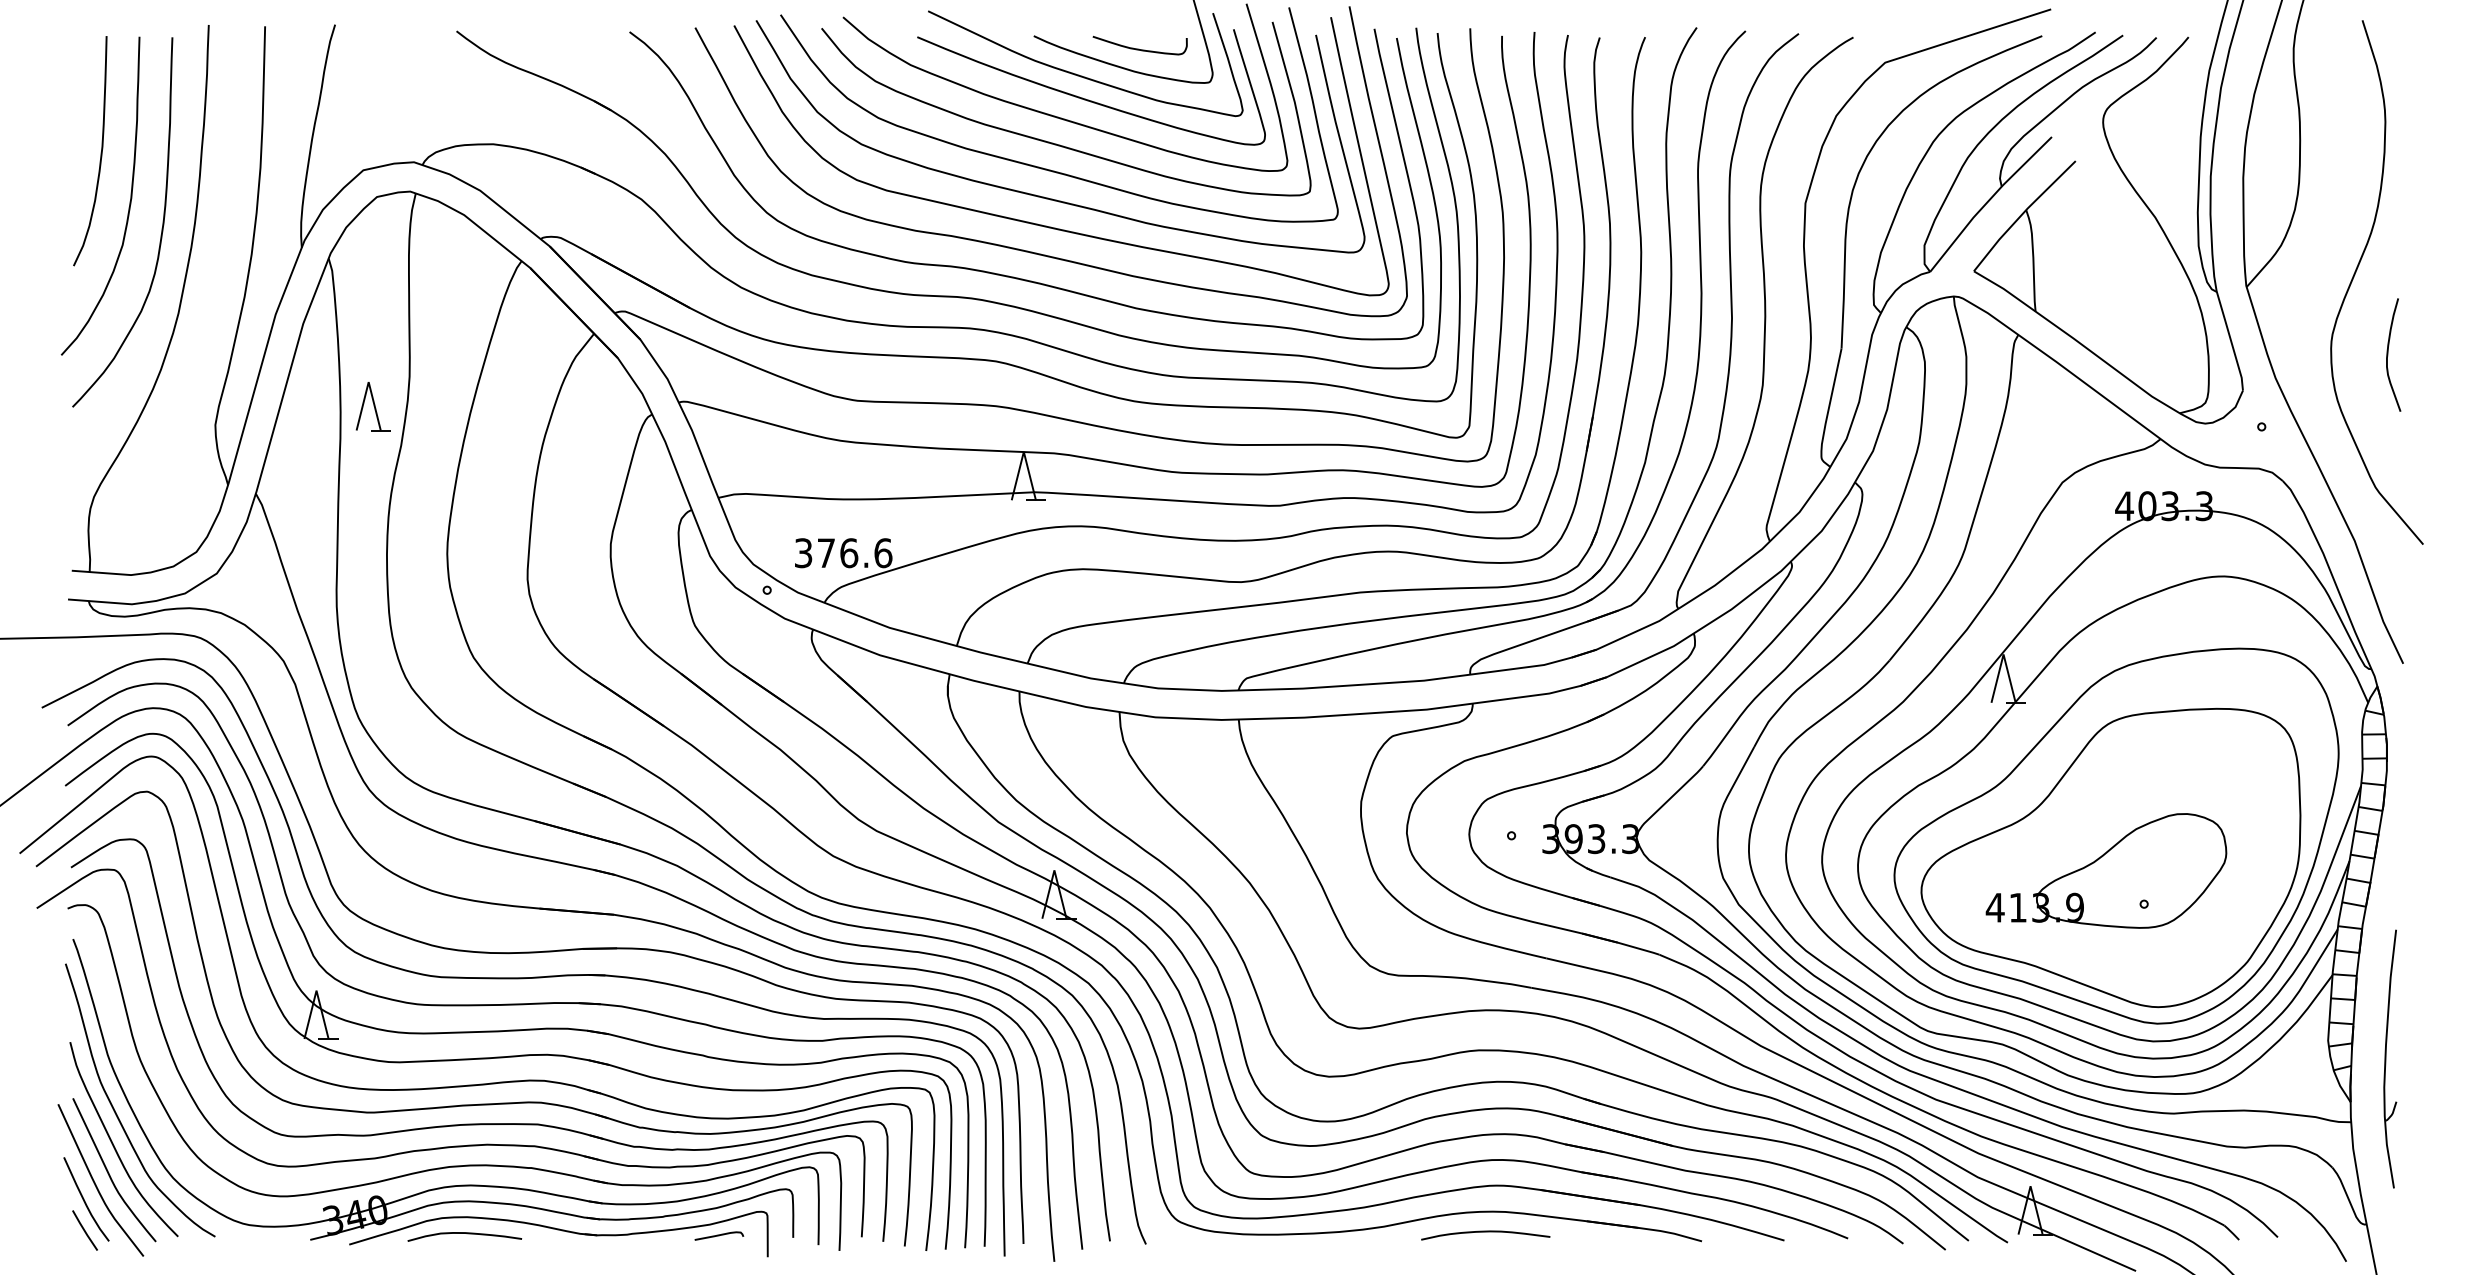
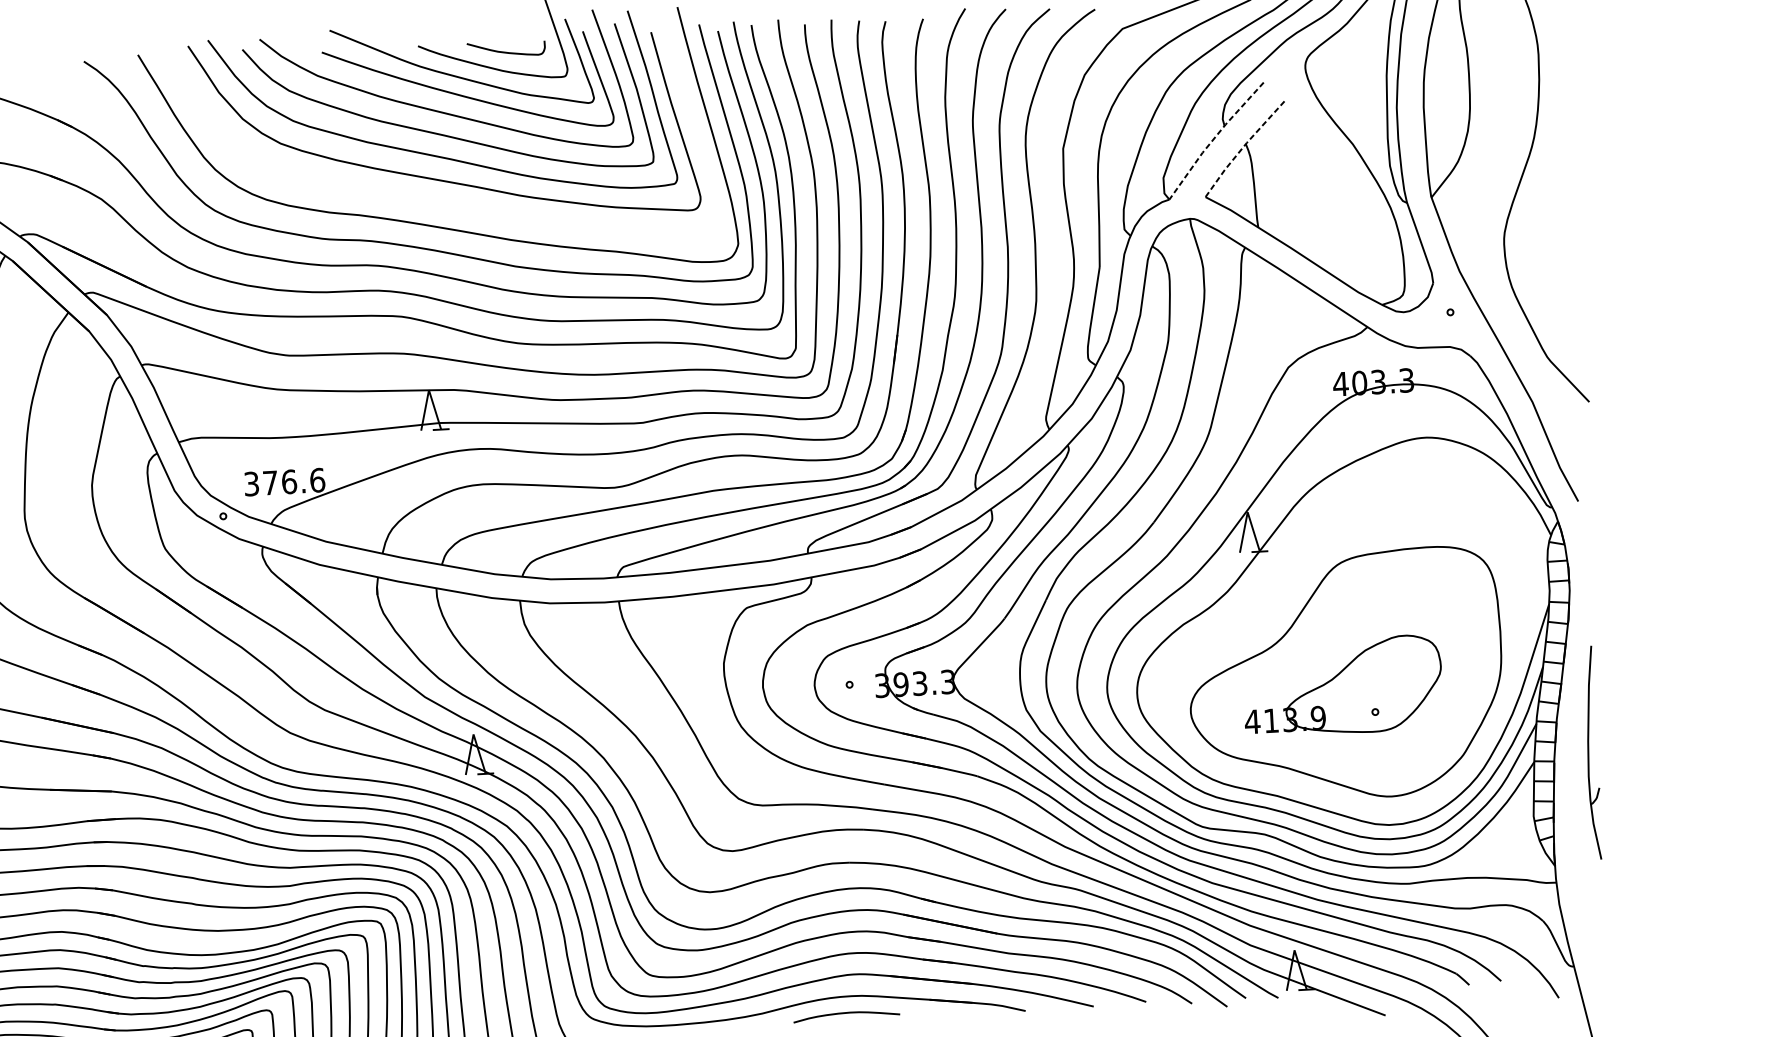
line: (1987, 201) -> (1213, 138), solid -> dashed
line: (2022, 214) -> (1243, 147), solid -> dashed
curve: (1042, 224) -> (433, 201), removed
curve: (2388, 354) -> (1551, 246), removed
part: (2116, 835) -> (1349, 656), removed
part: (2390, 1058) -> (1592, 752), moved

